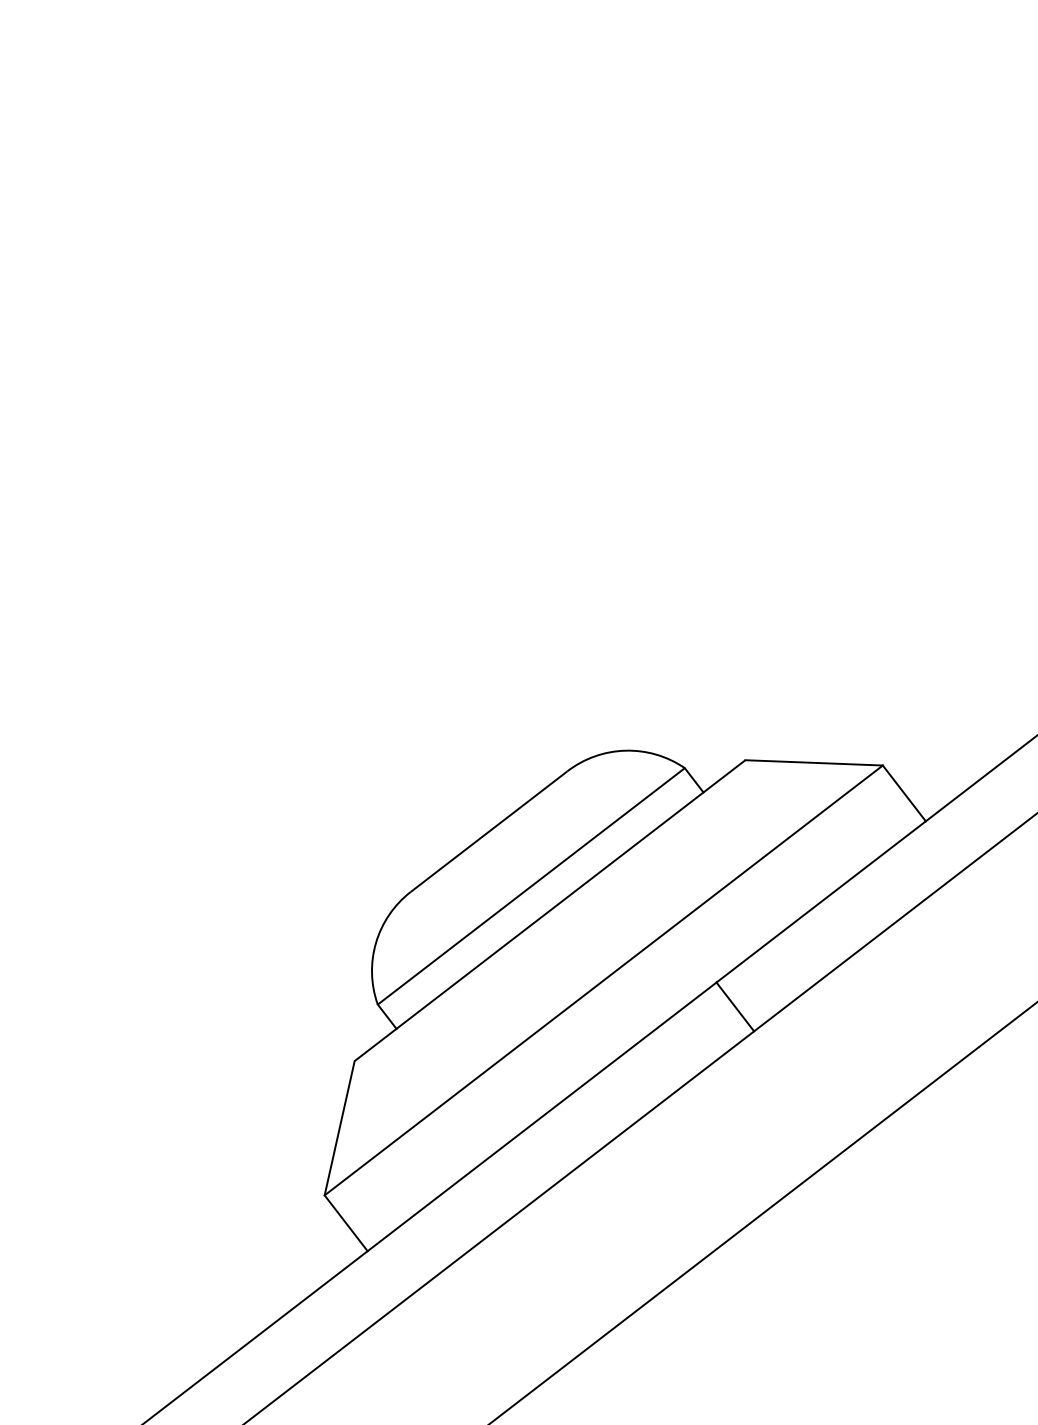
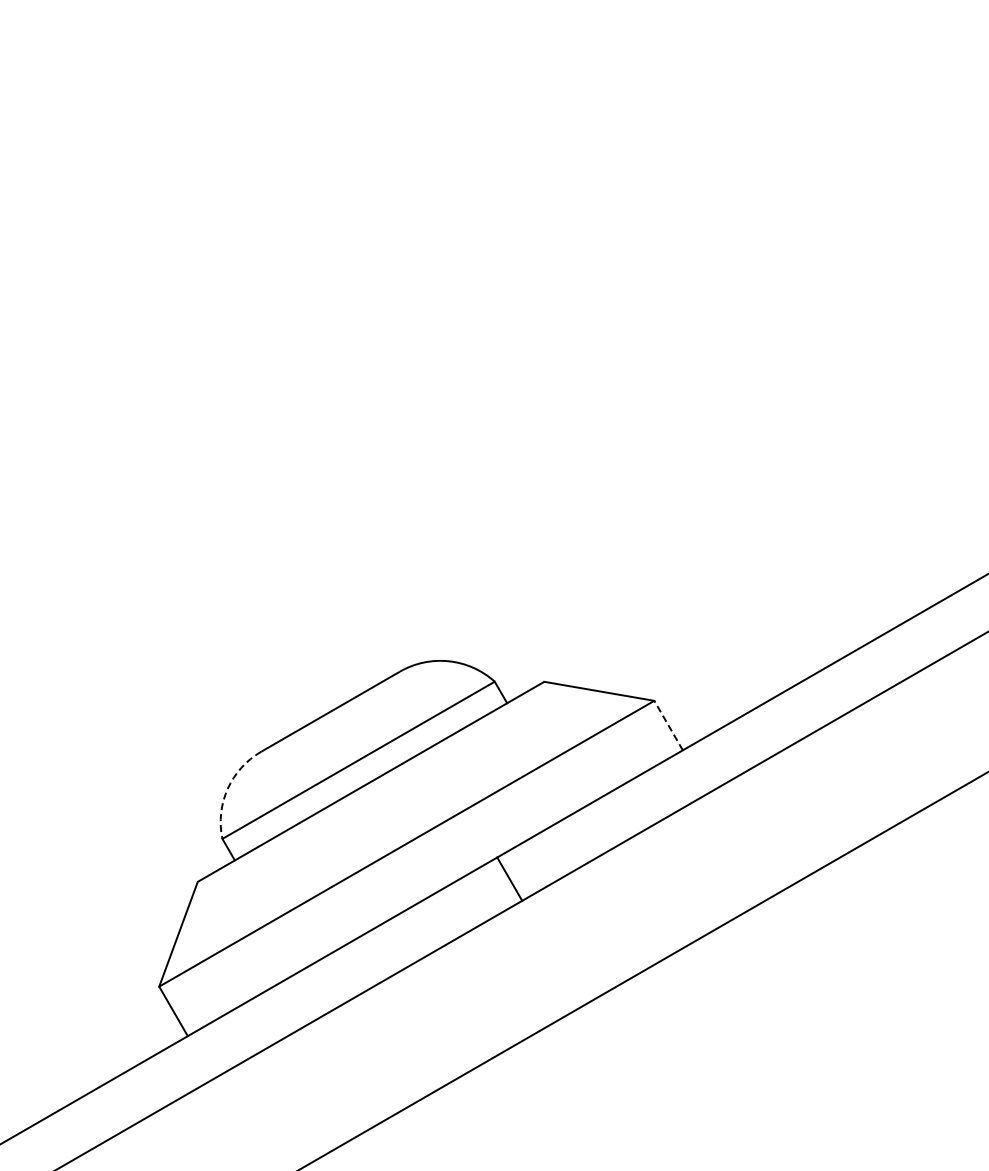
line: (904, 793) -> (668, 725), solid -> dashed
arc: (375, 943) -> (227, 789), solid -> dashed

